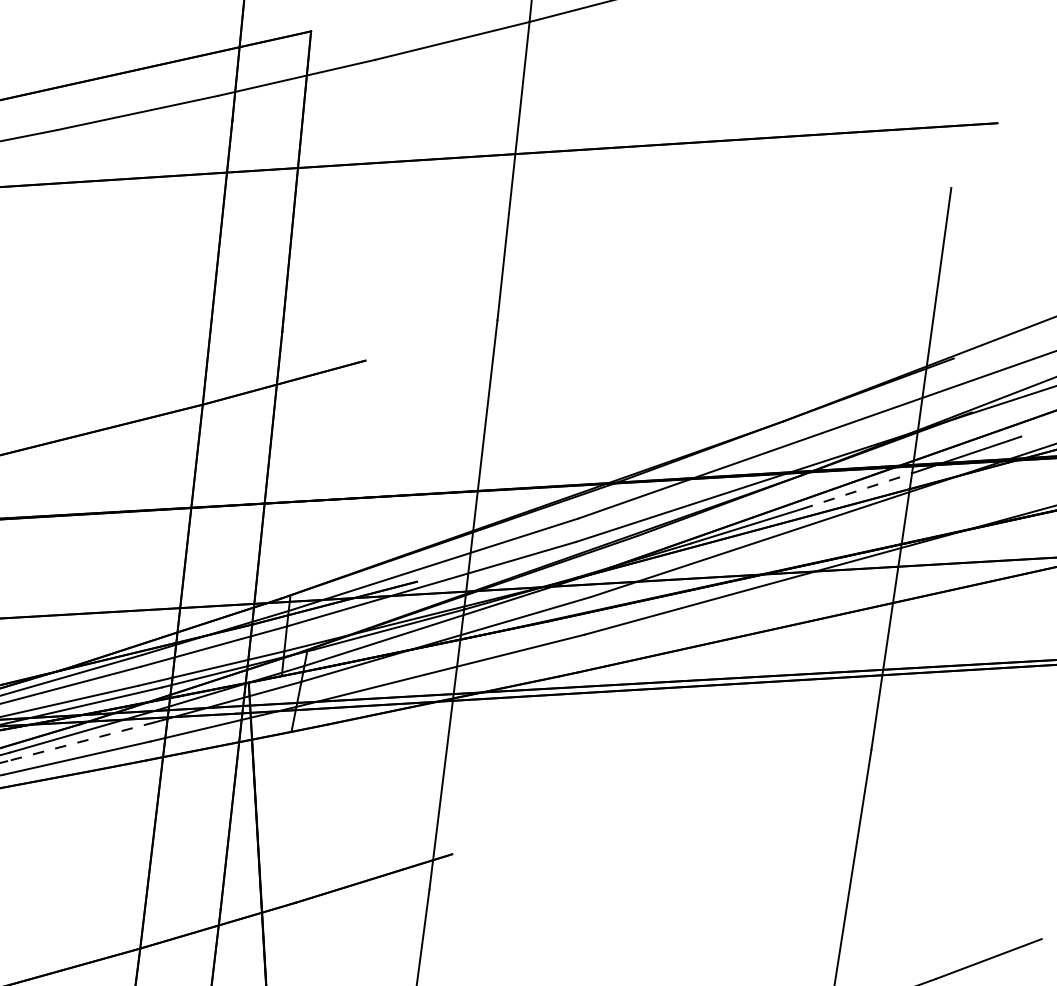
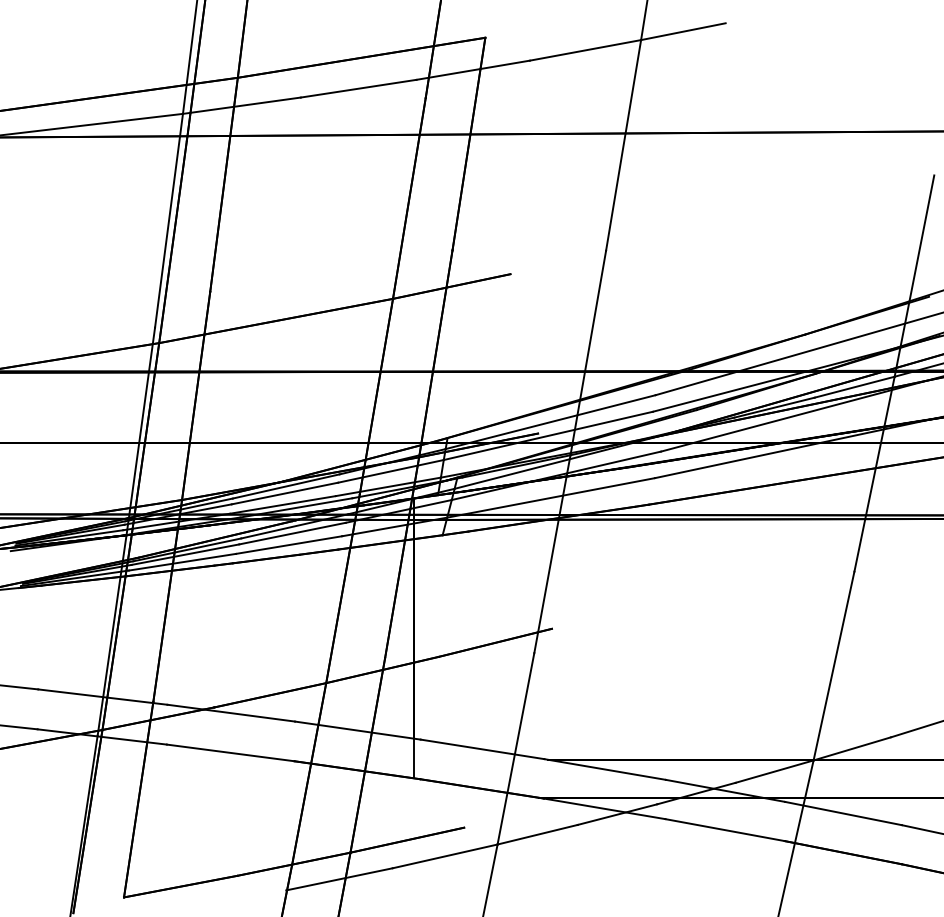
line: (858, 491) -> (855, 387), dashed -> solid
line: (80, 741) -> (292, 533), dashed -> solid

